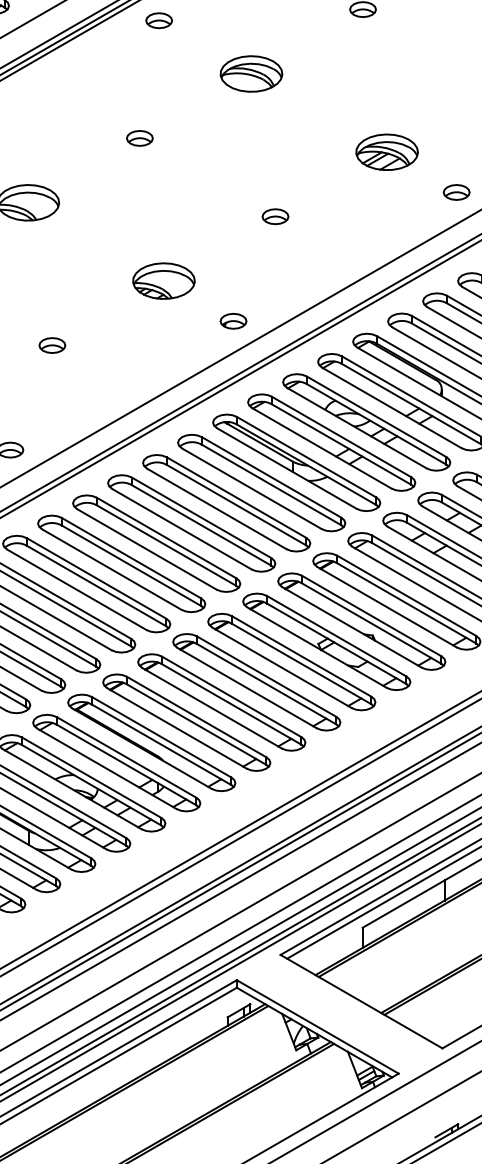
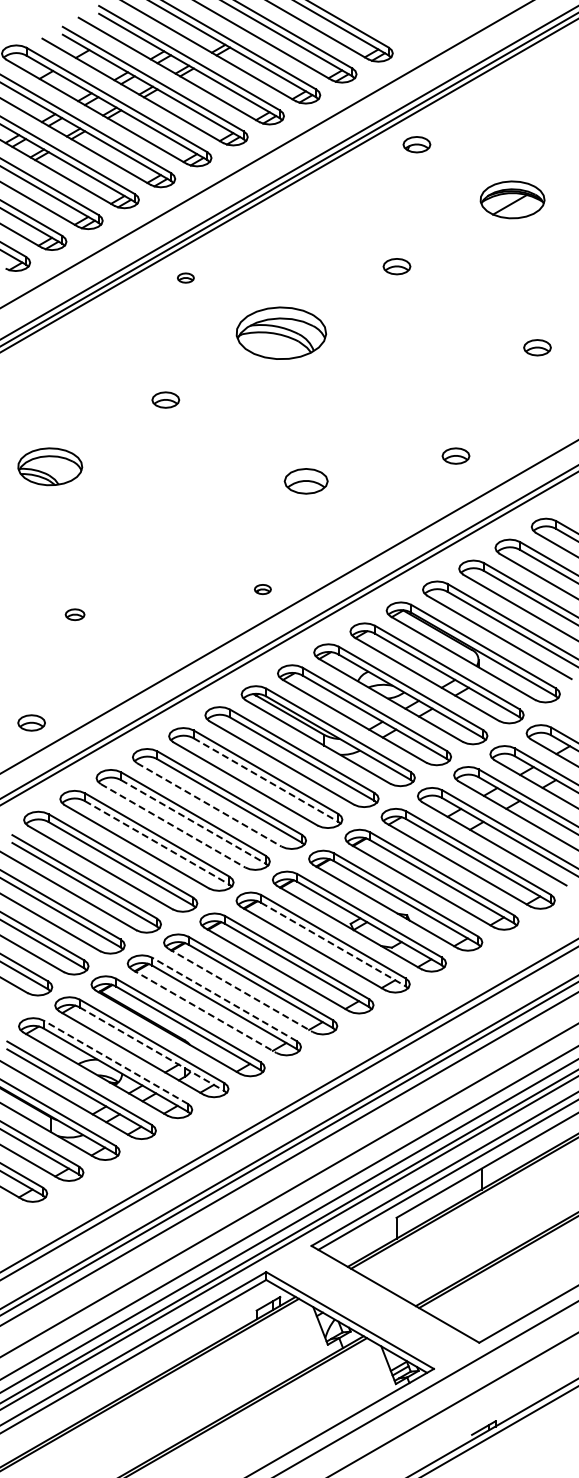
part: (158, 20) -> (185, 277), size x0.6
part: (251, 74) -> (281, 333), size x1.4
part: (386, 152) -> (421, 414), removed
part: (456, 191) -> (455, 455), moved
part: (275, 216) -> (306, 480), size x1.6
part: (163, 280) -> (190, 547), removed
part: (233, 321) -> (262, 589), size x0.6
part: (51, 345) -> (74, 614), size x0.7
line: (237, 505) -> (266, 780), solid -> dashed
line: (182, 529) -> (209, 805), solid -> dashed
line: (166, 546) -> (193, 822), solid -> dashed
line: (147, 550) -> (173, 826), solid -> dashed
line: (131, 566) -> (157, 843), solid -> dashed
line: (301, 663) -> (333, 944), solid -> dashed
line: (211, 708) -> (240, 990), solid -> dashed
line: (196, 717) -> (224, 999), solid -> dashed
line: (177, 728) -> (204, 1011), solid -> dashed
line: (127, 765) -> (152, 1049), solid -> dashed
line: (91, 777) -> (115, 1062), solid -> dashed

